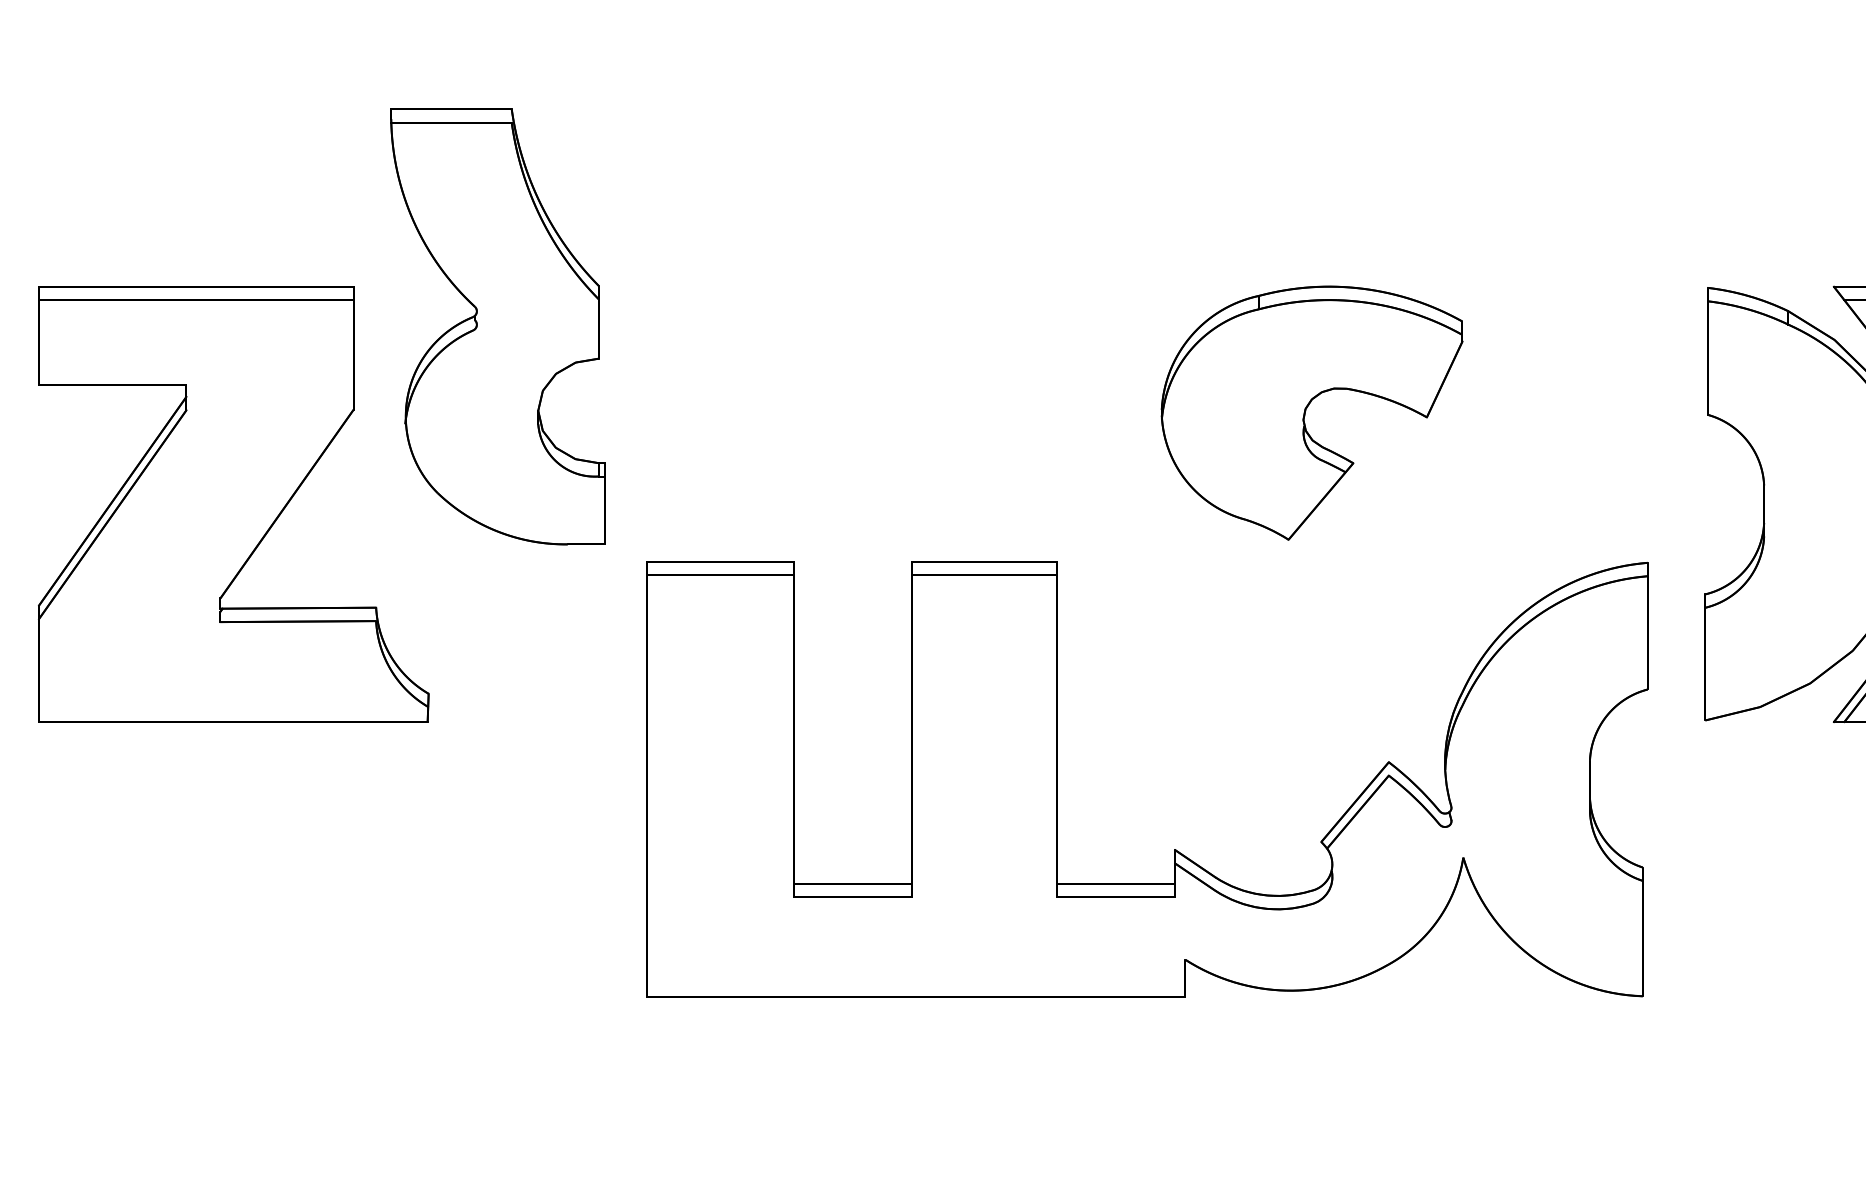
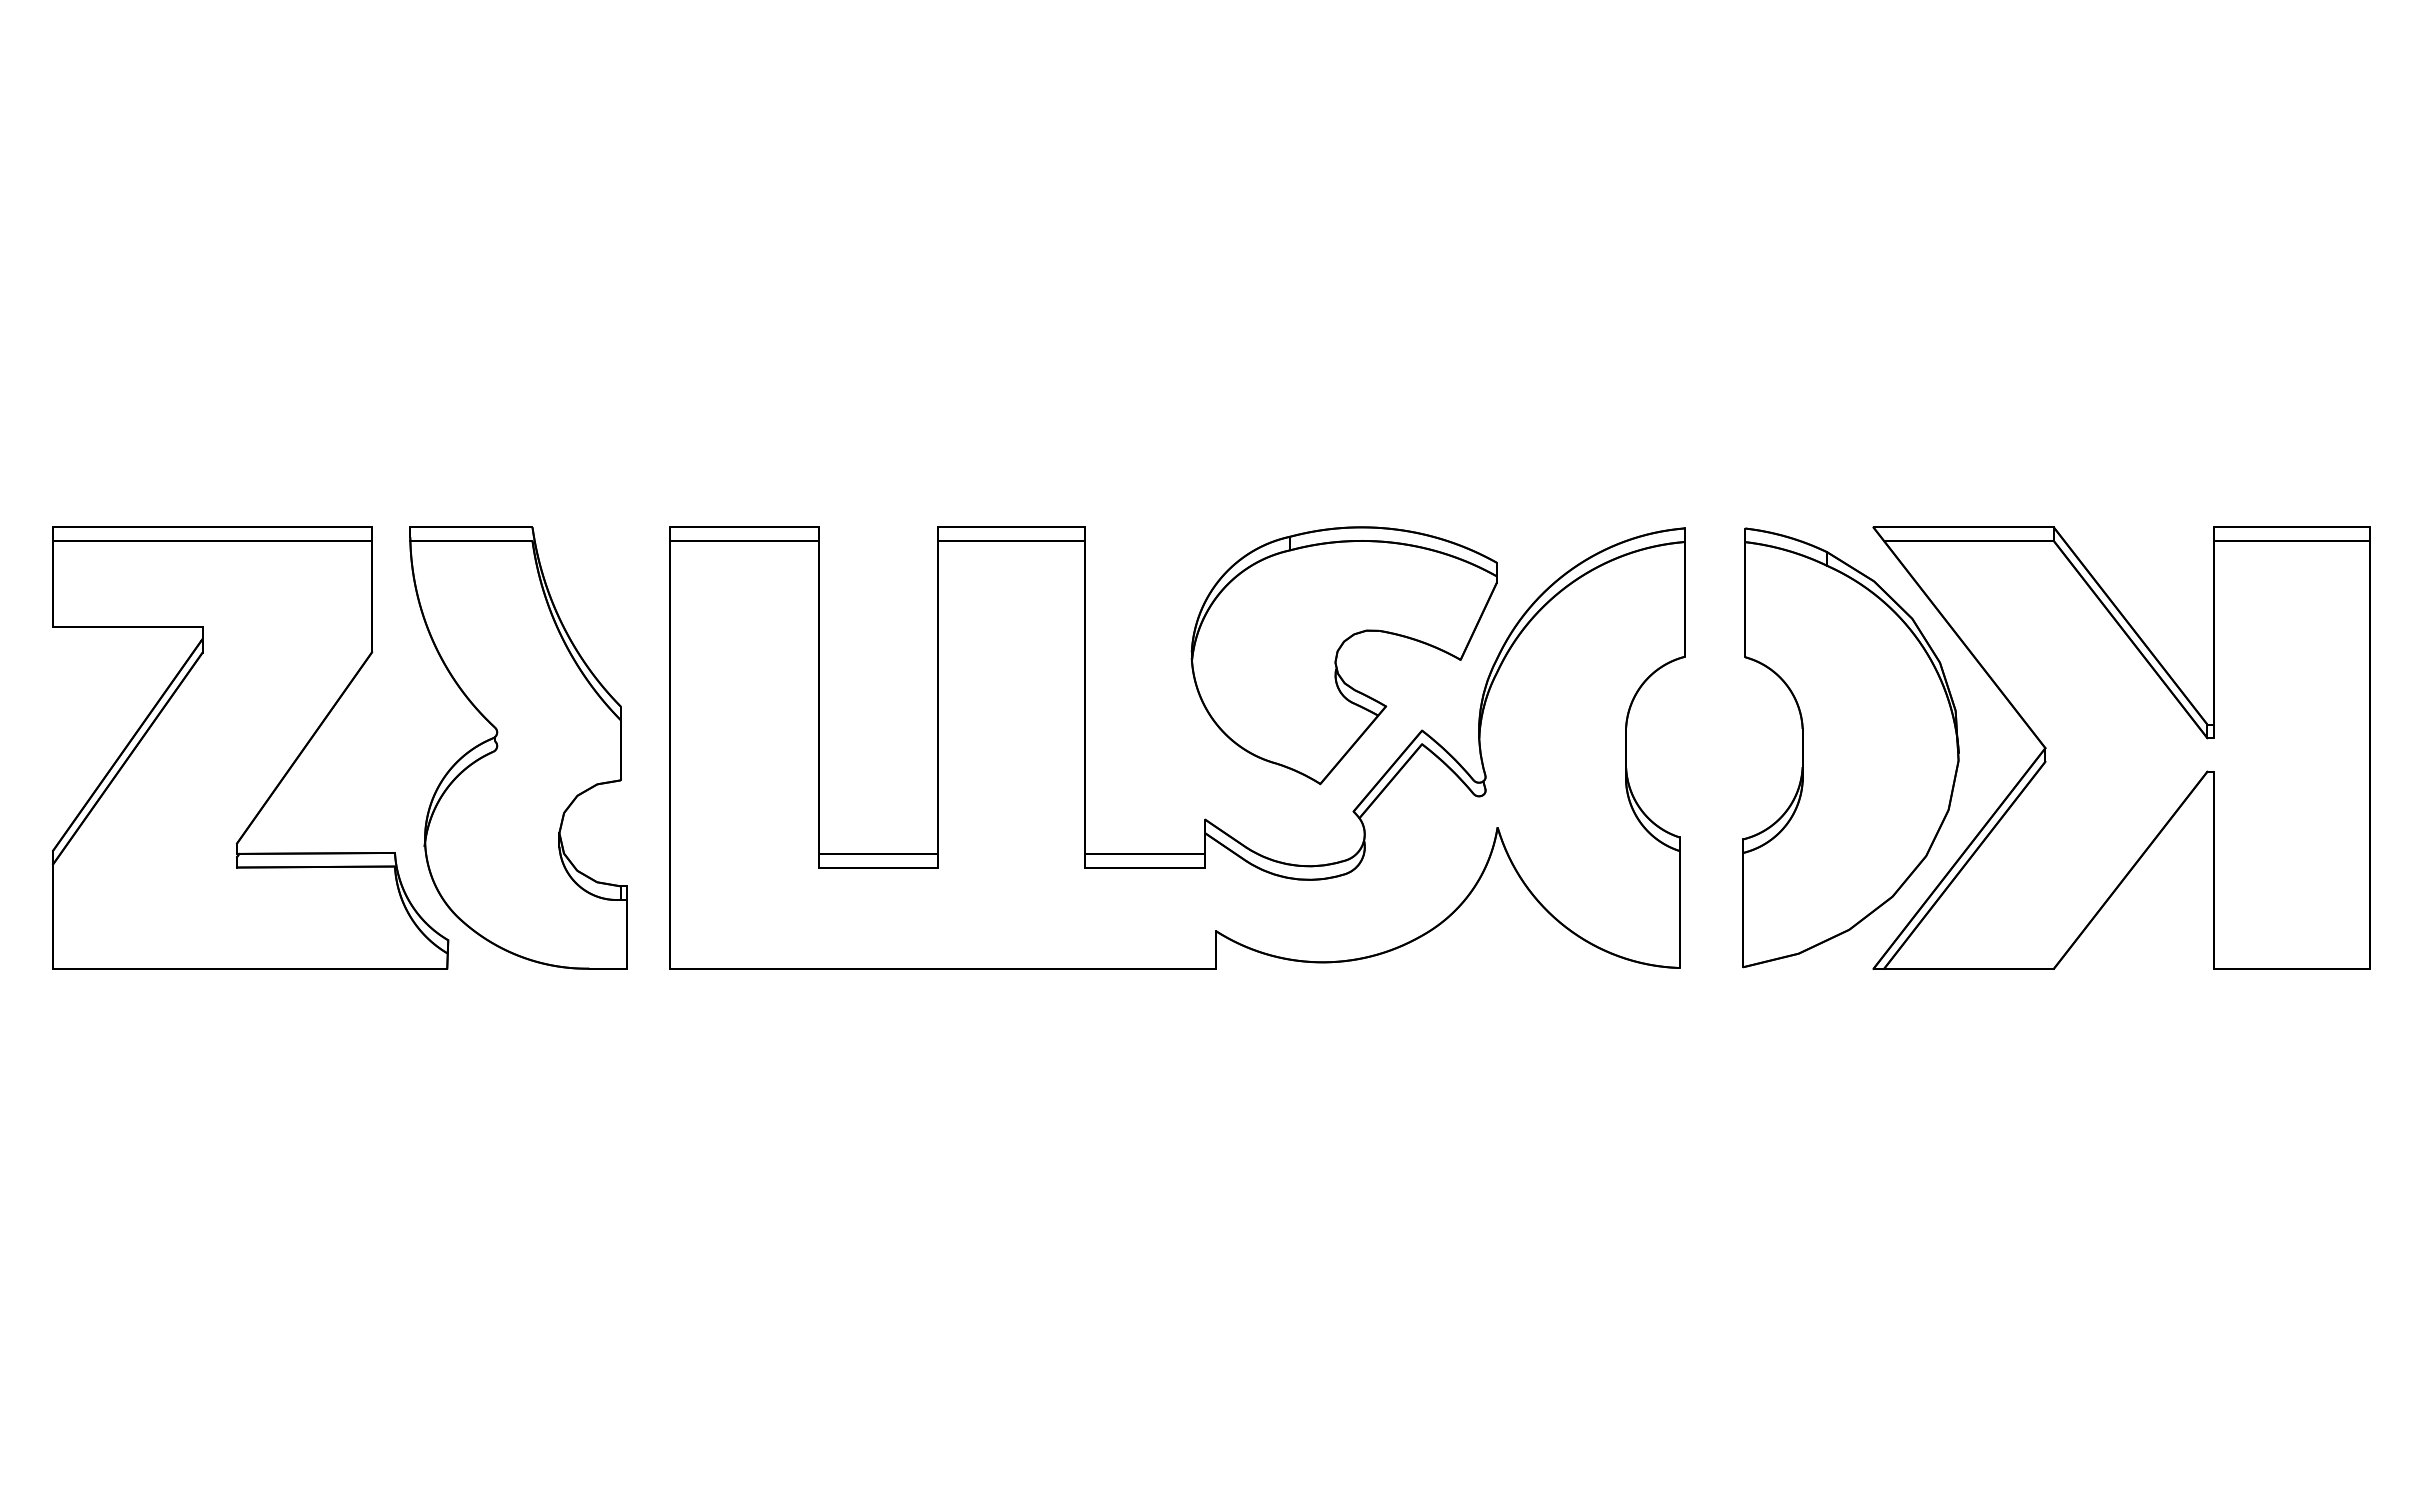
part: (497, 326) -> (518, 747), moved
part: (1175, 848) -> (1205, 818), moved

